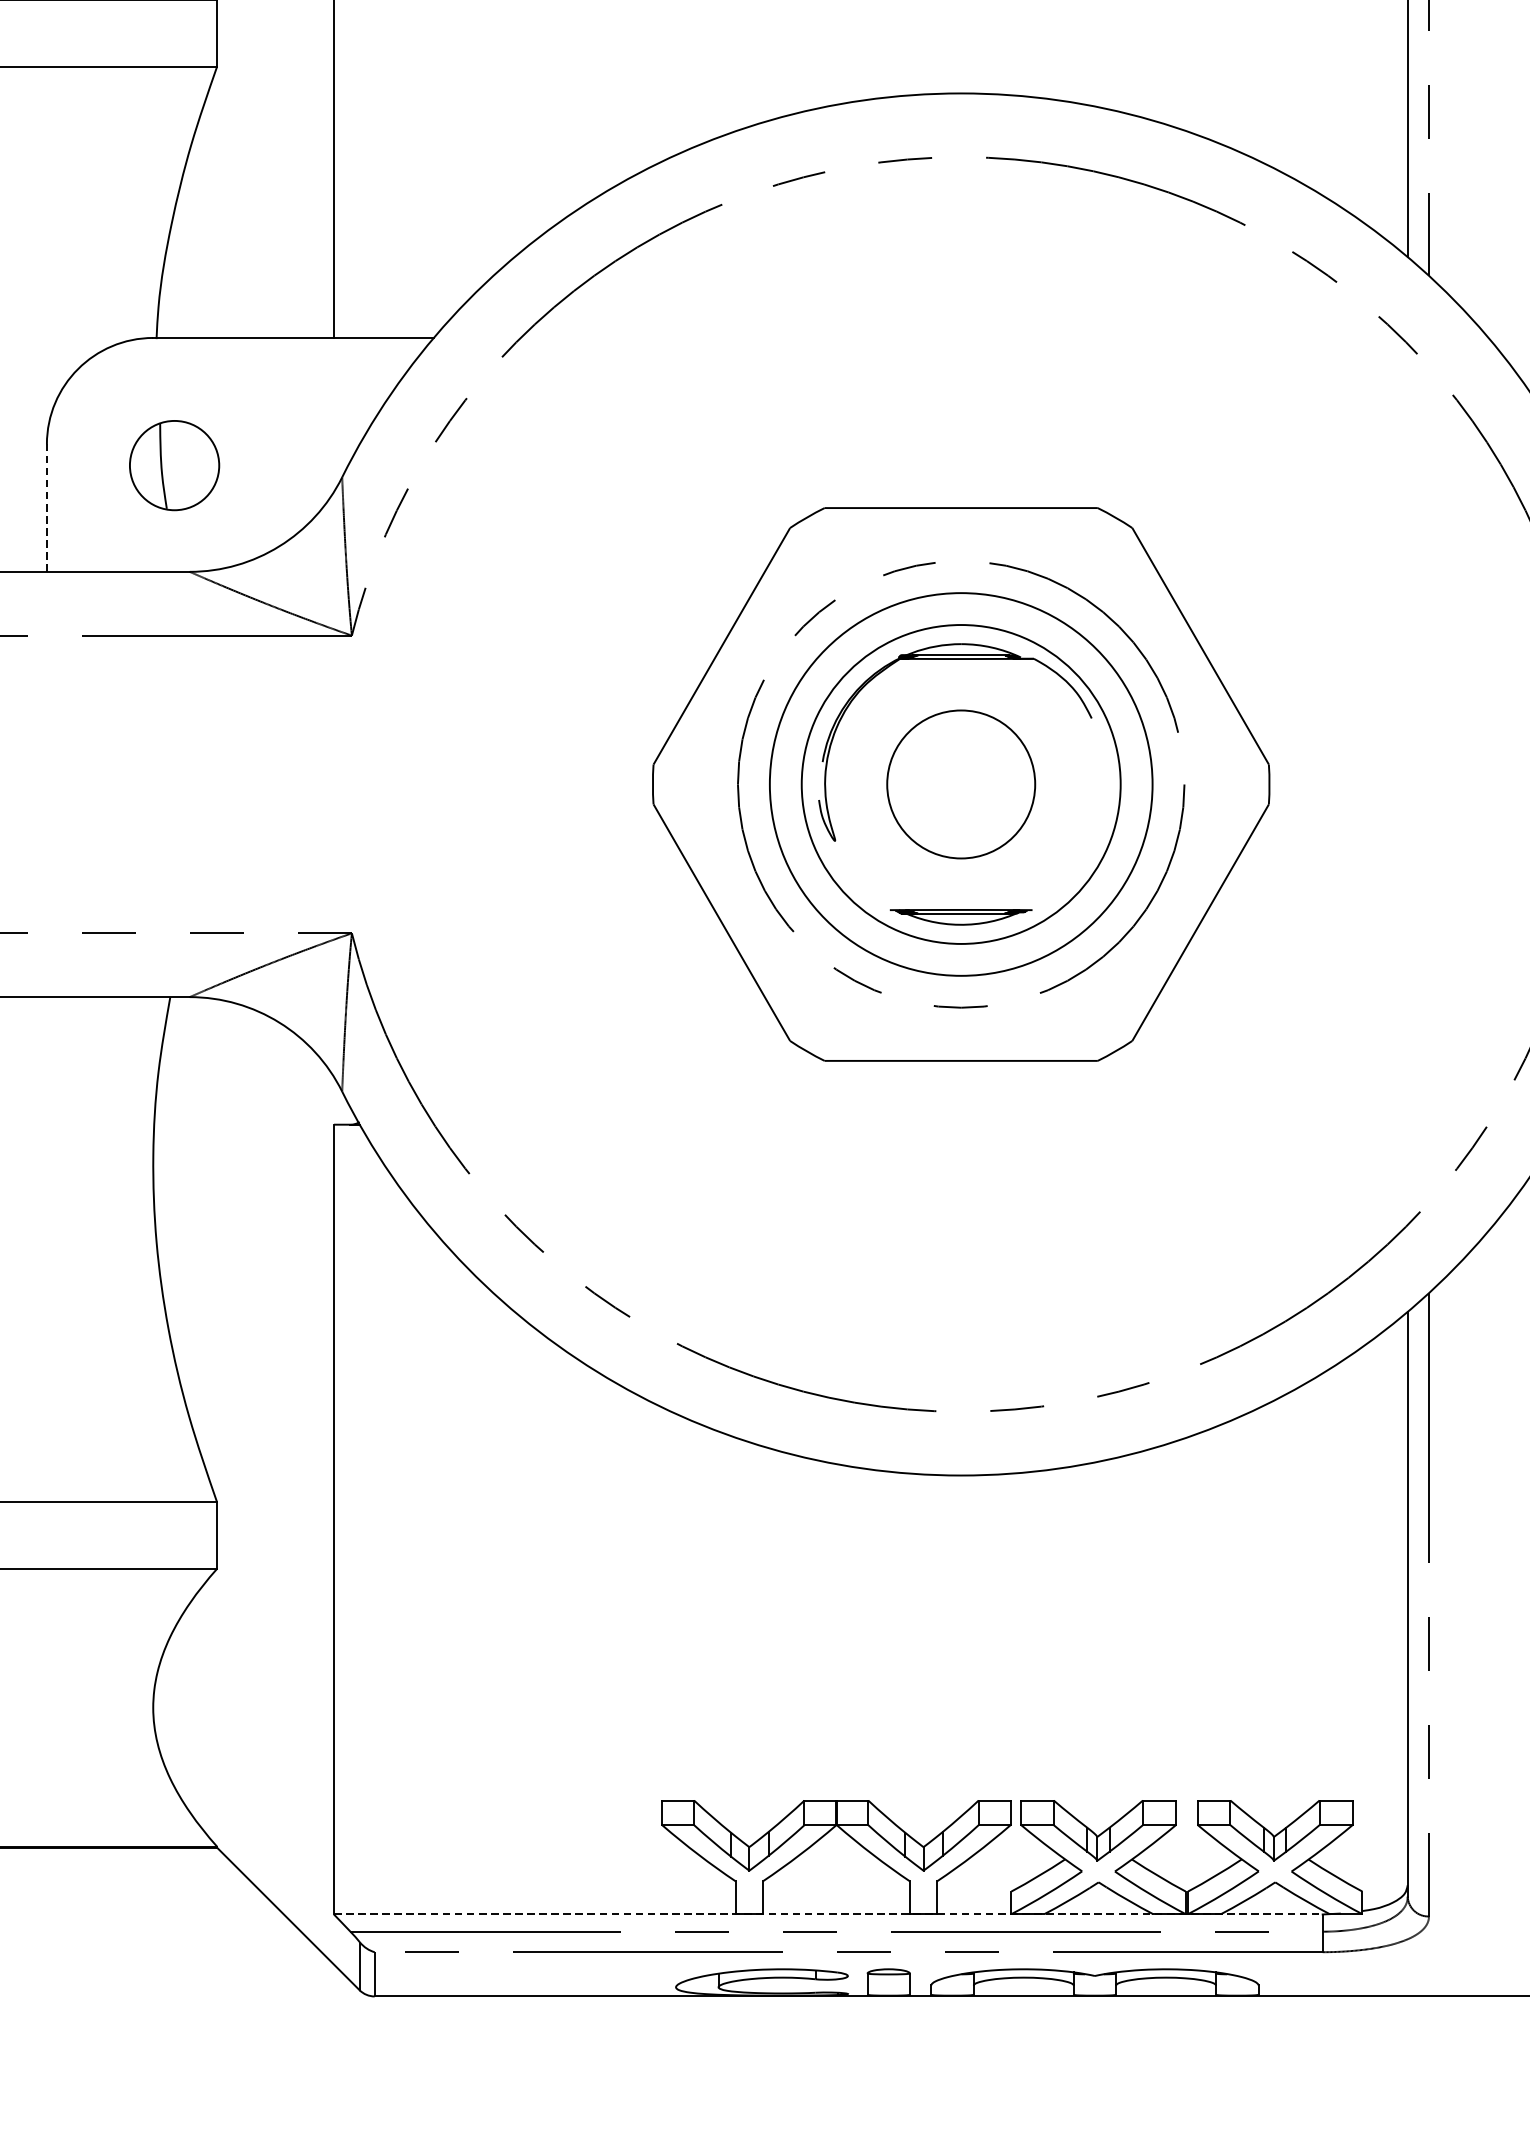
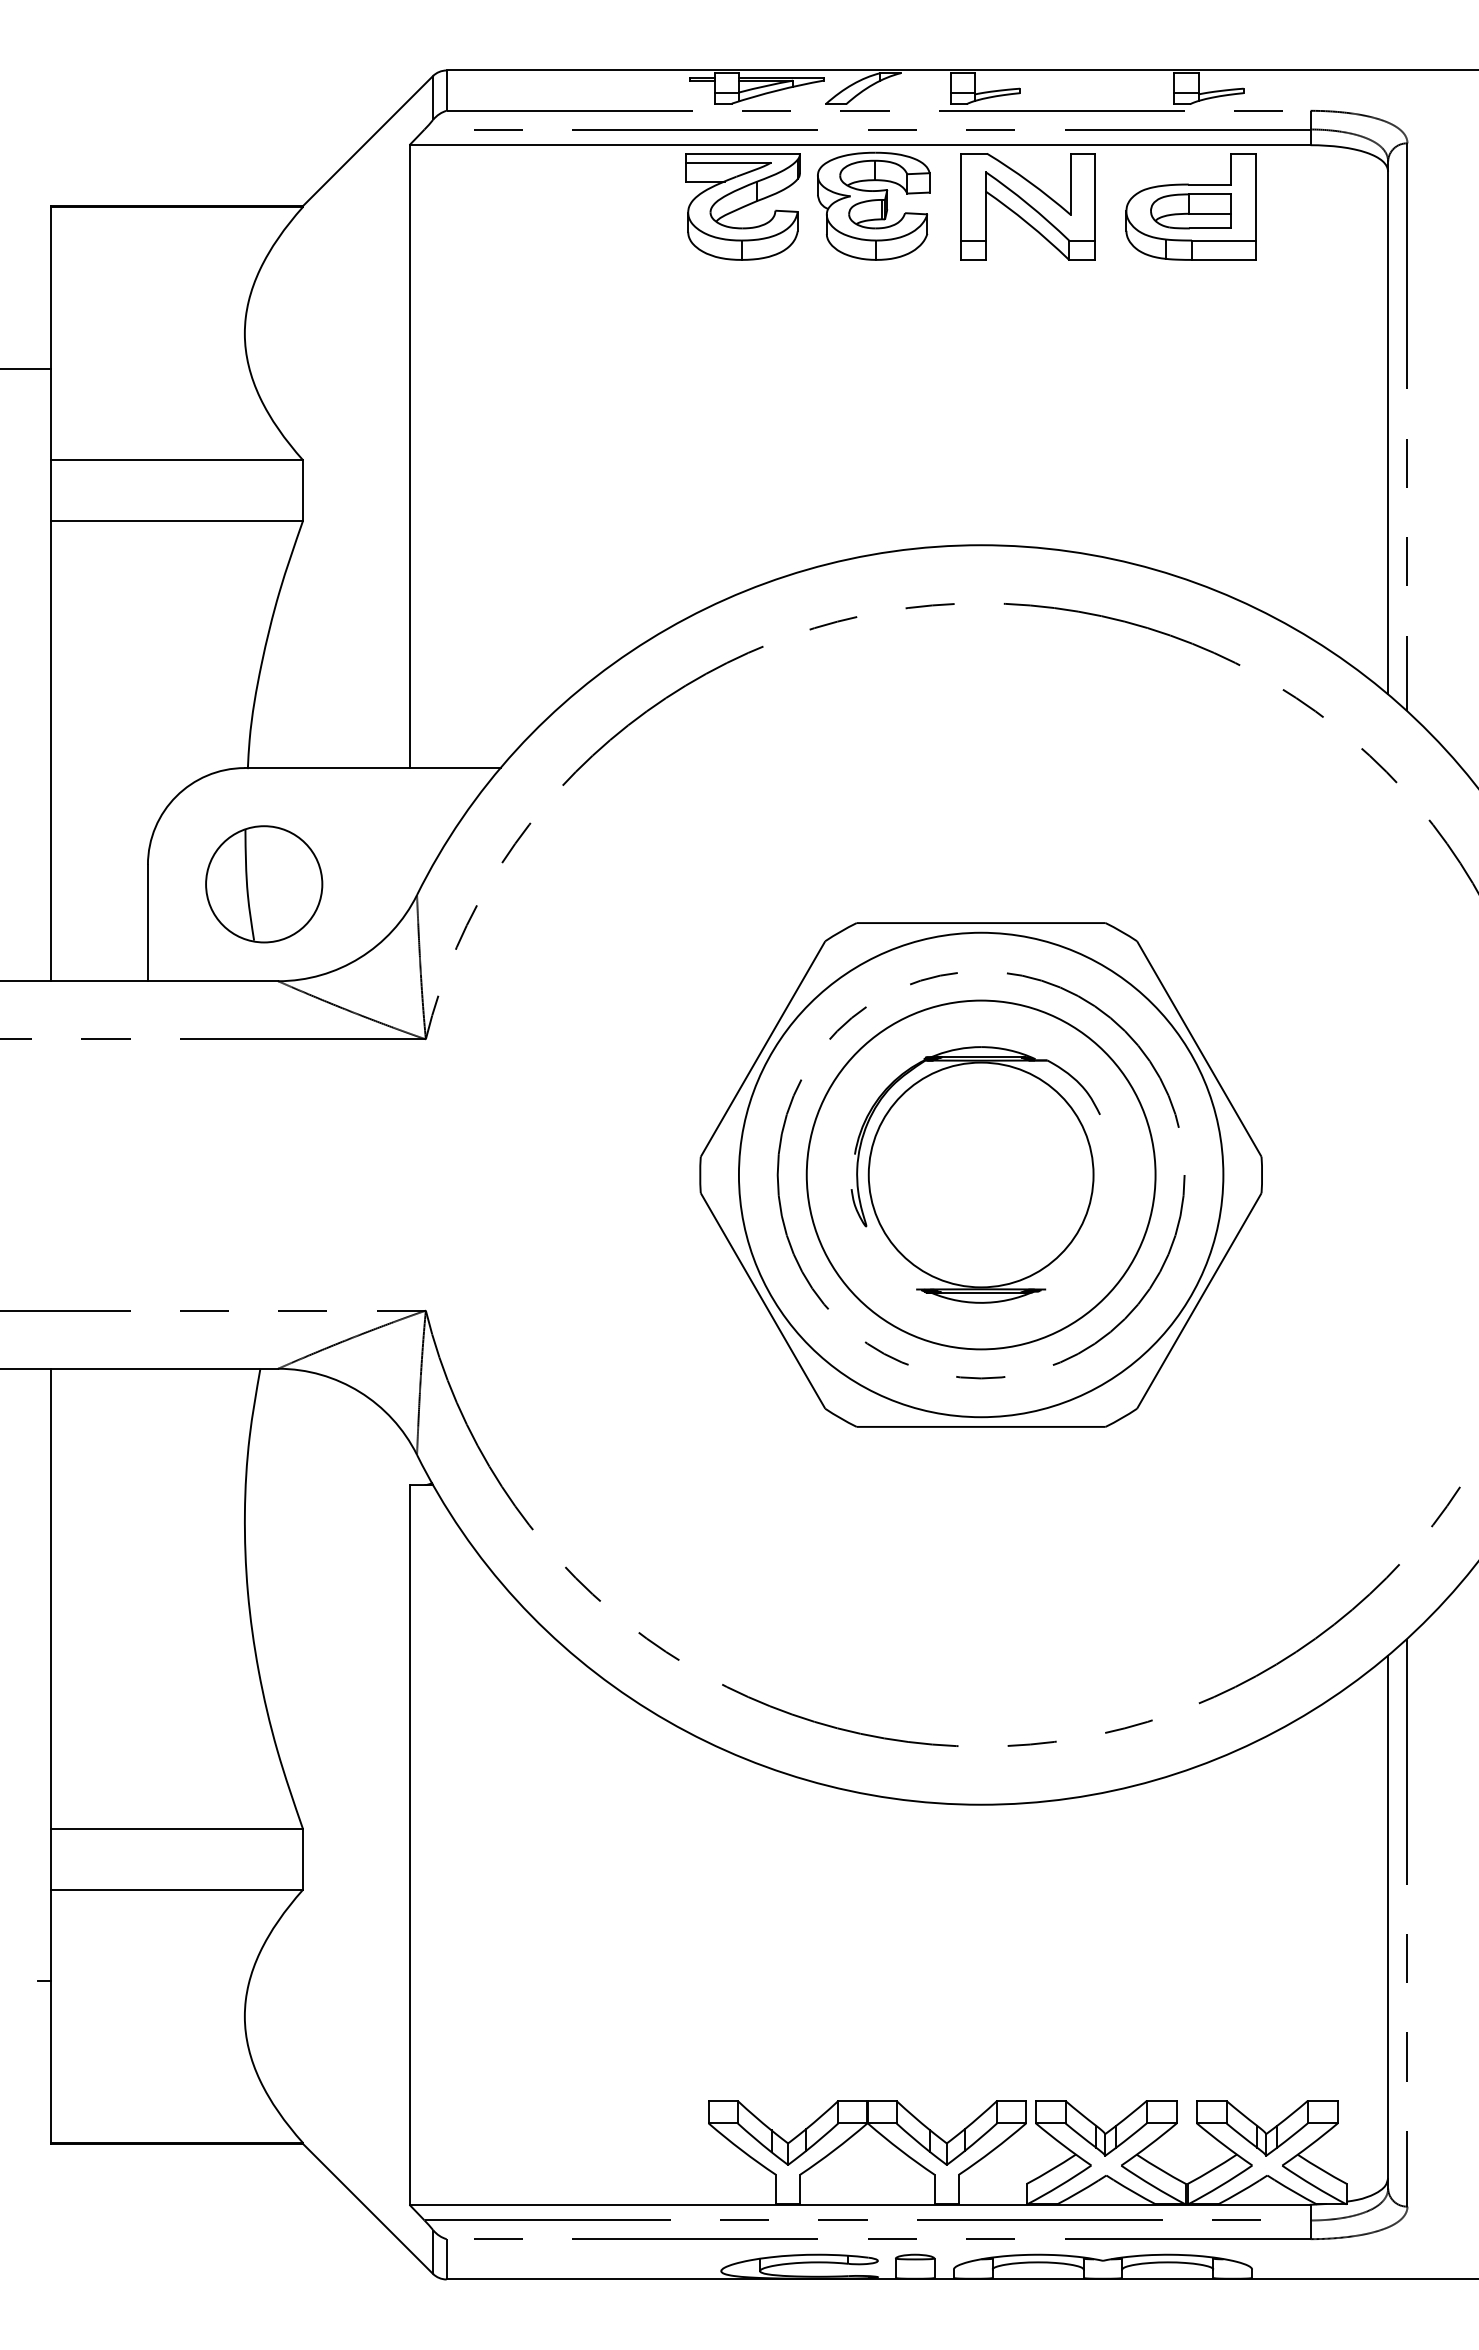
part: (174, 465) -> (264, 884), size x1.43
line: (46, 507) -> (147, 922), dashed -> solid
circle: (960, 783) -> (980, 1174), size x1.67
circle: (960, 783) -> (980, 1174), size x1.67
line: (828, 1914) -> (860, 2204), dashed -> solid

